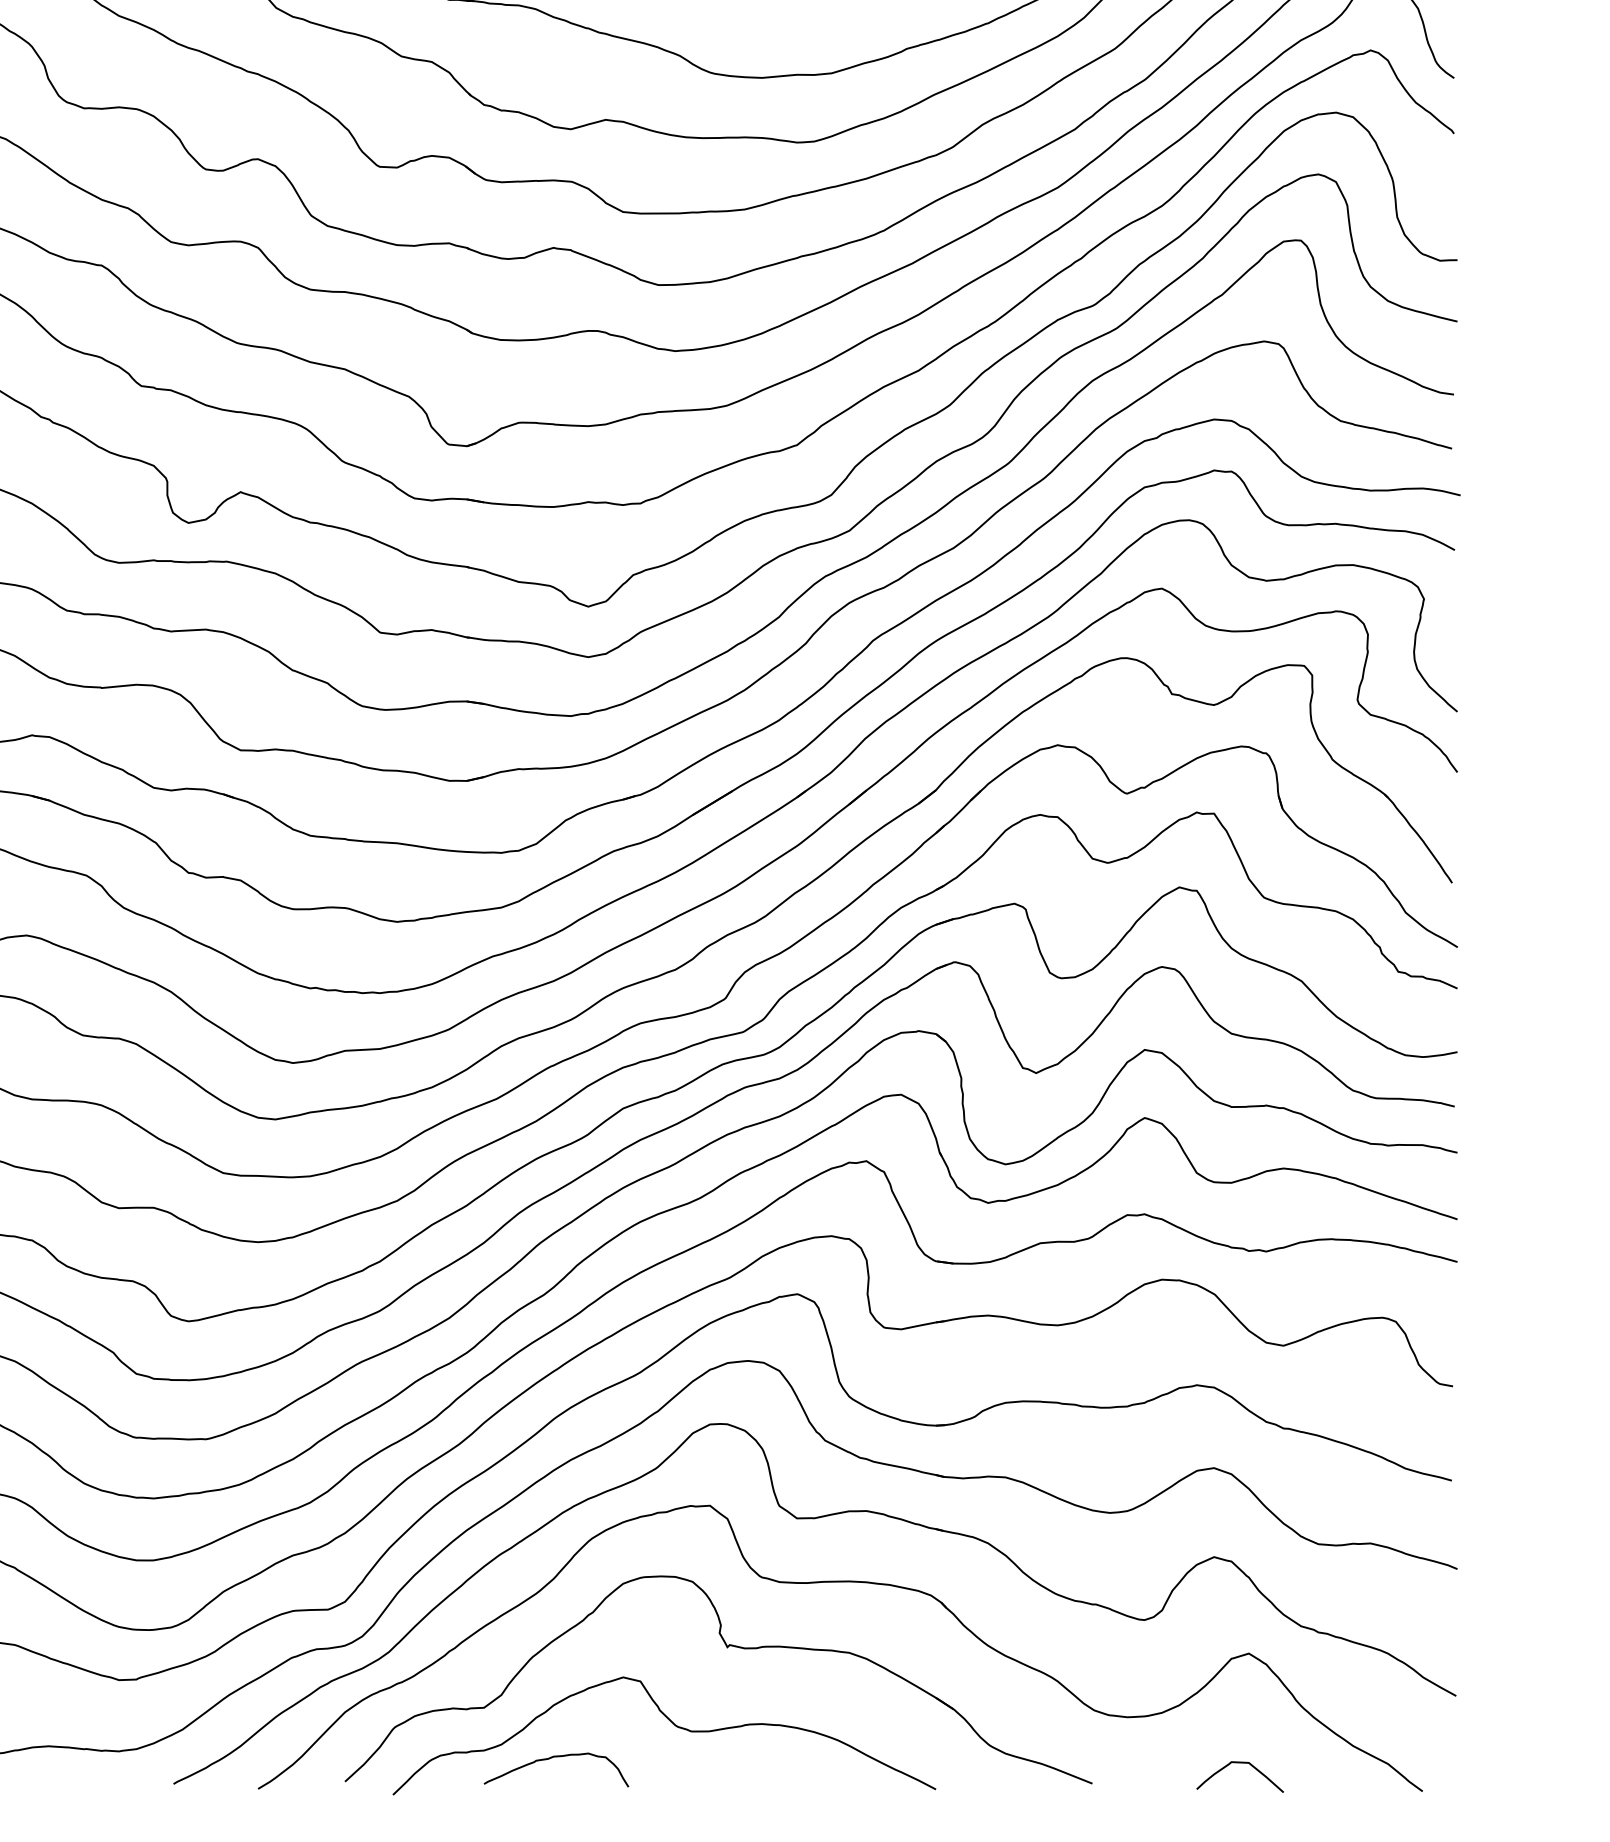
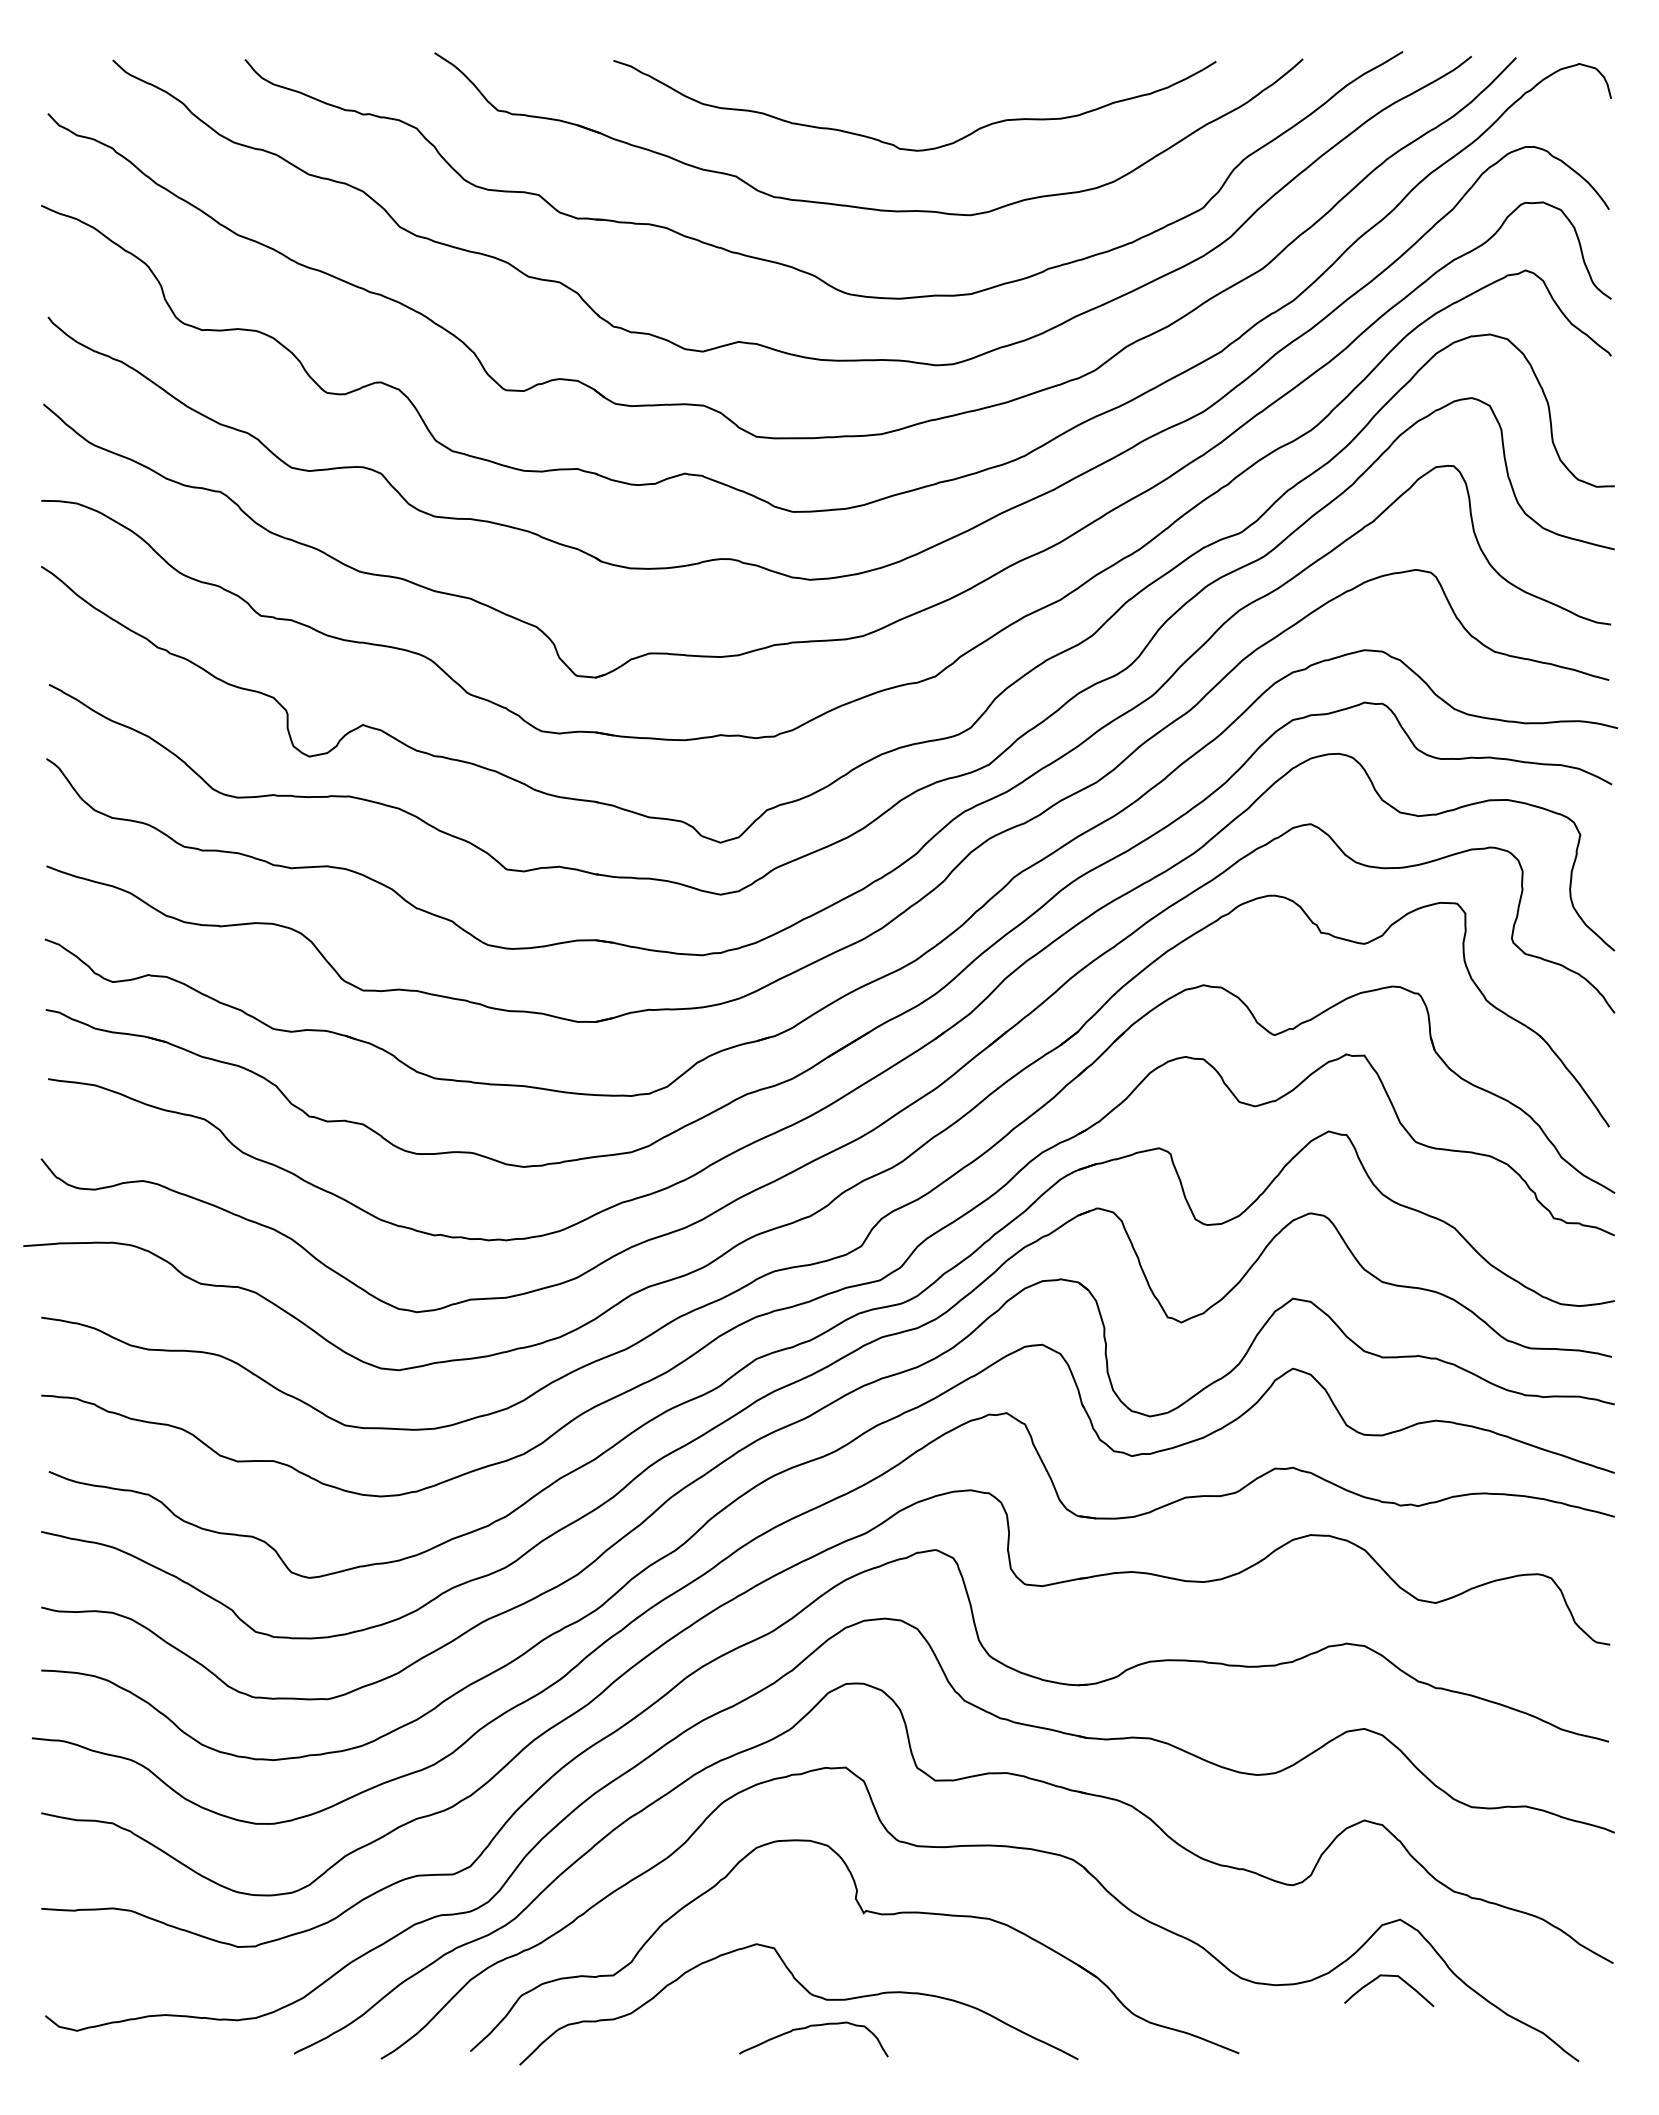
curve: (550, 1759) -> (807, 2028), moved
curve: (1240, 1763) -> (1389, 1976), moved

